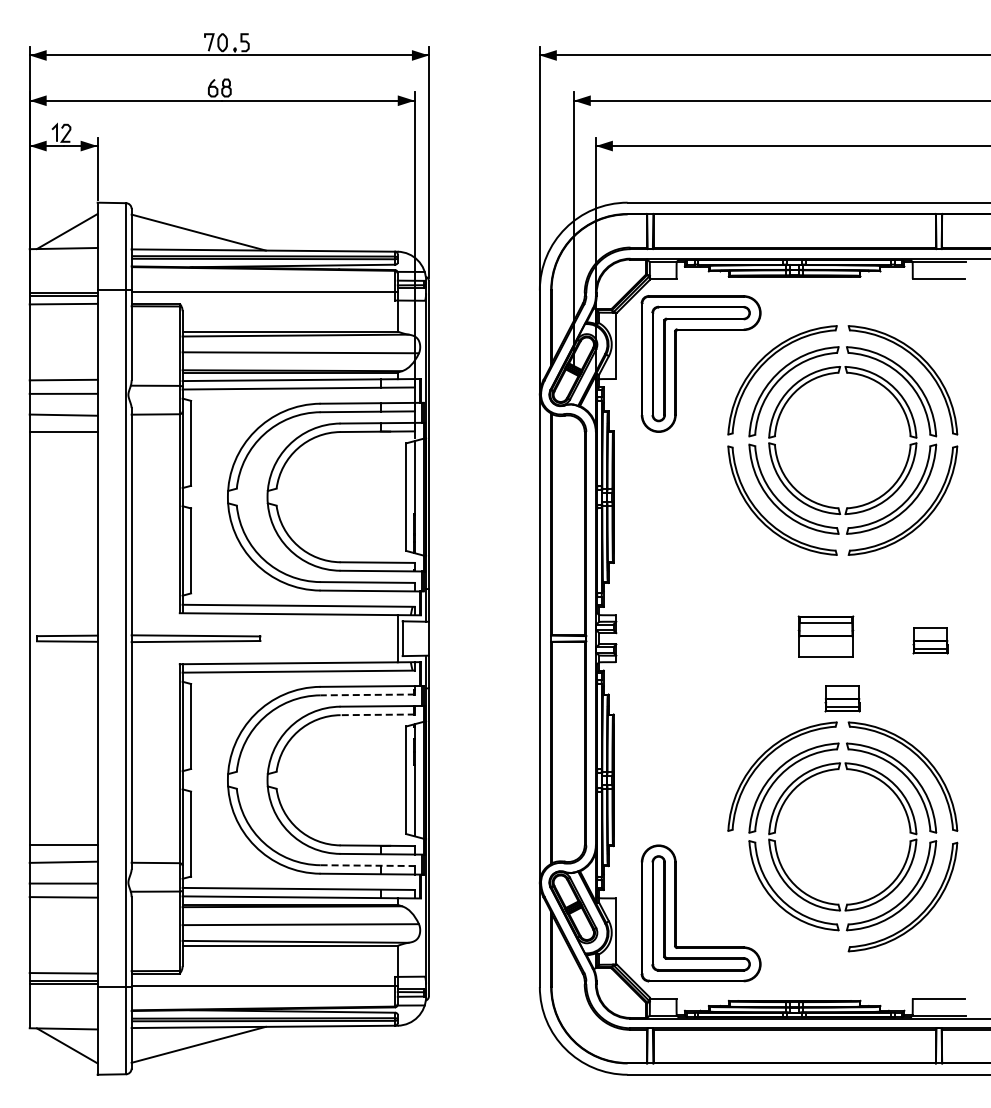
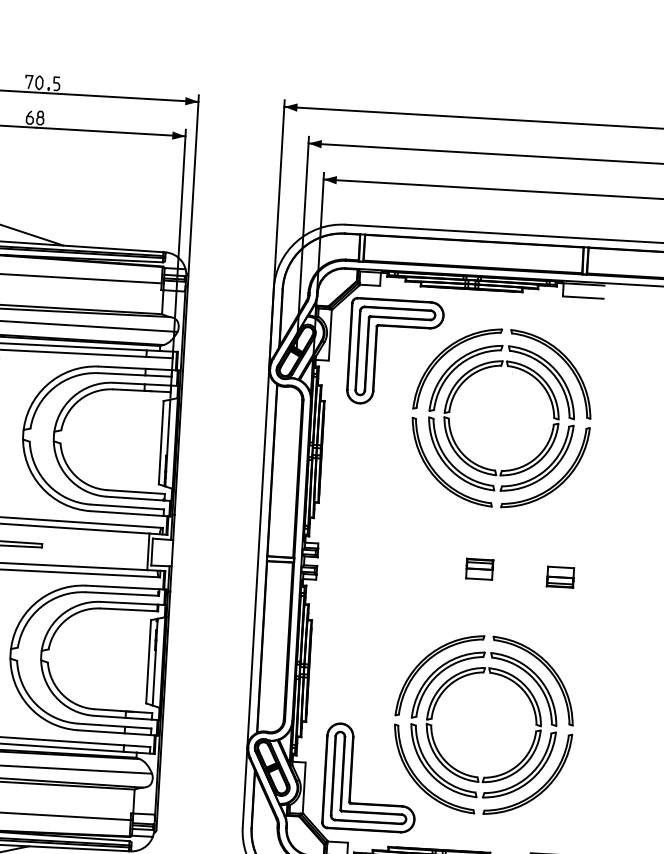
part: (825, 636) -> (479, 569), size x0.62
line: (367, 694) -> (122, 593), dashed -> solid
part: (842, 698) -> (489, 617), removed
line: (377, 714) -> (129, 609), dashed -> solid
line: (368, 865) -> (115, 726), dashed -> solid
part: (765, 914) -> (420, 781), added

